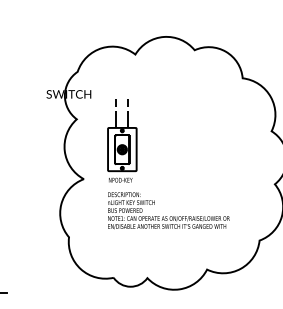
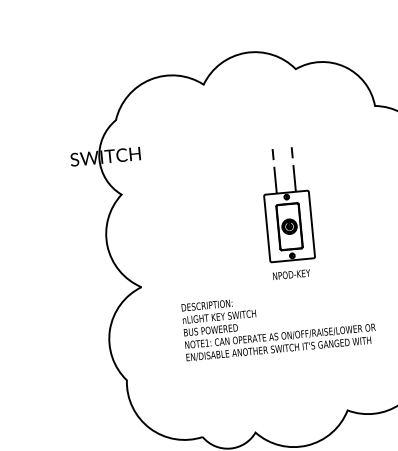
part: (122, 140) -> (288, 212), moved

